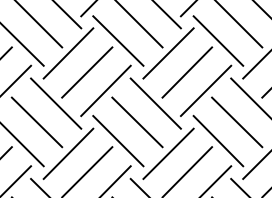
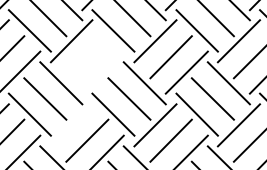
line: (87, 72) -> (87, 57), removed
line: (105, 90) -> (102, 72), removed
line: (68, 154) -> (71, 125), removed

